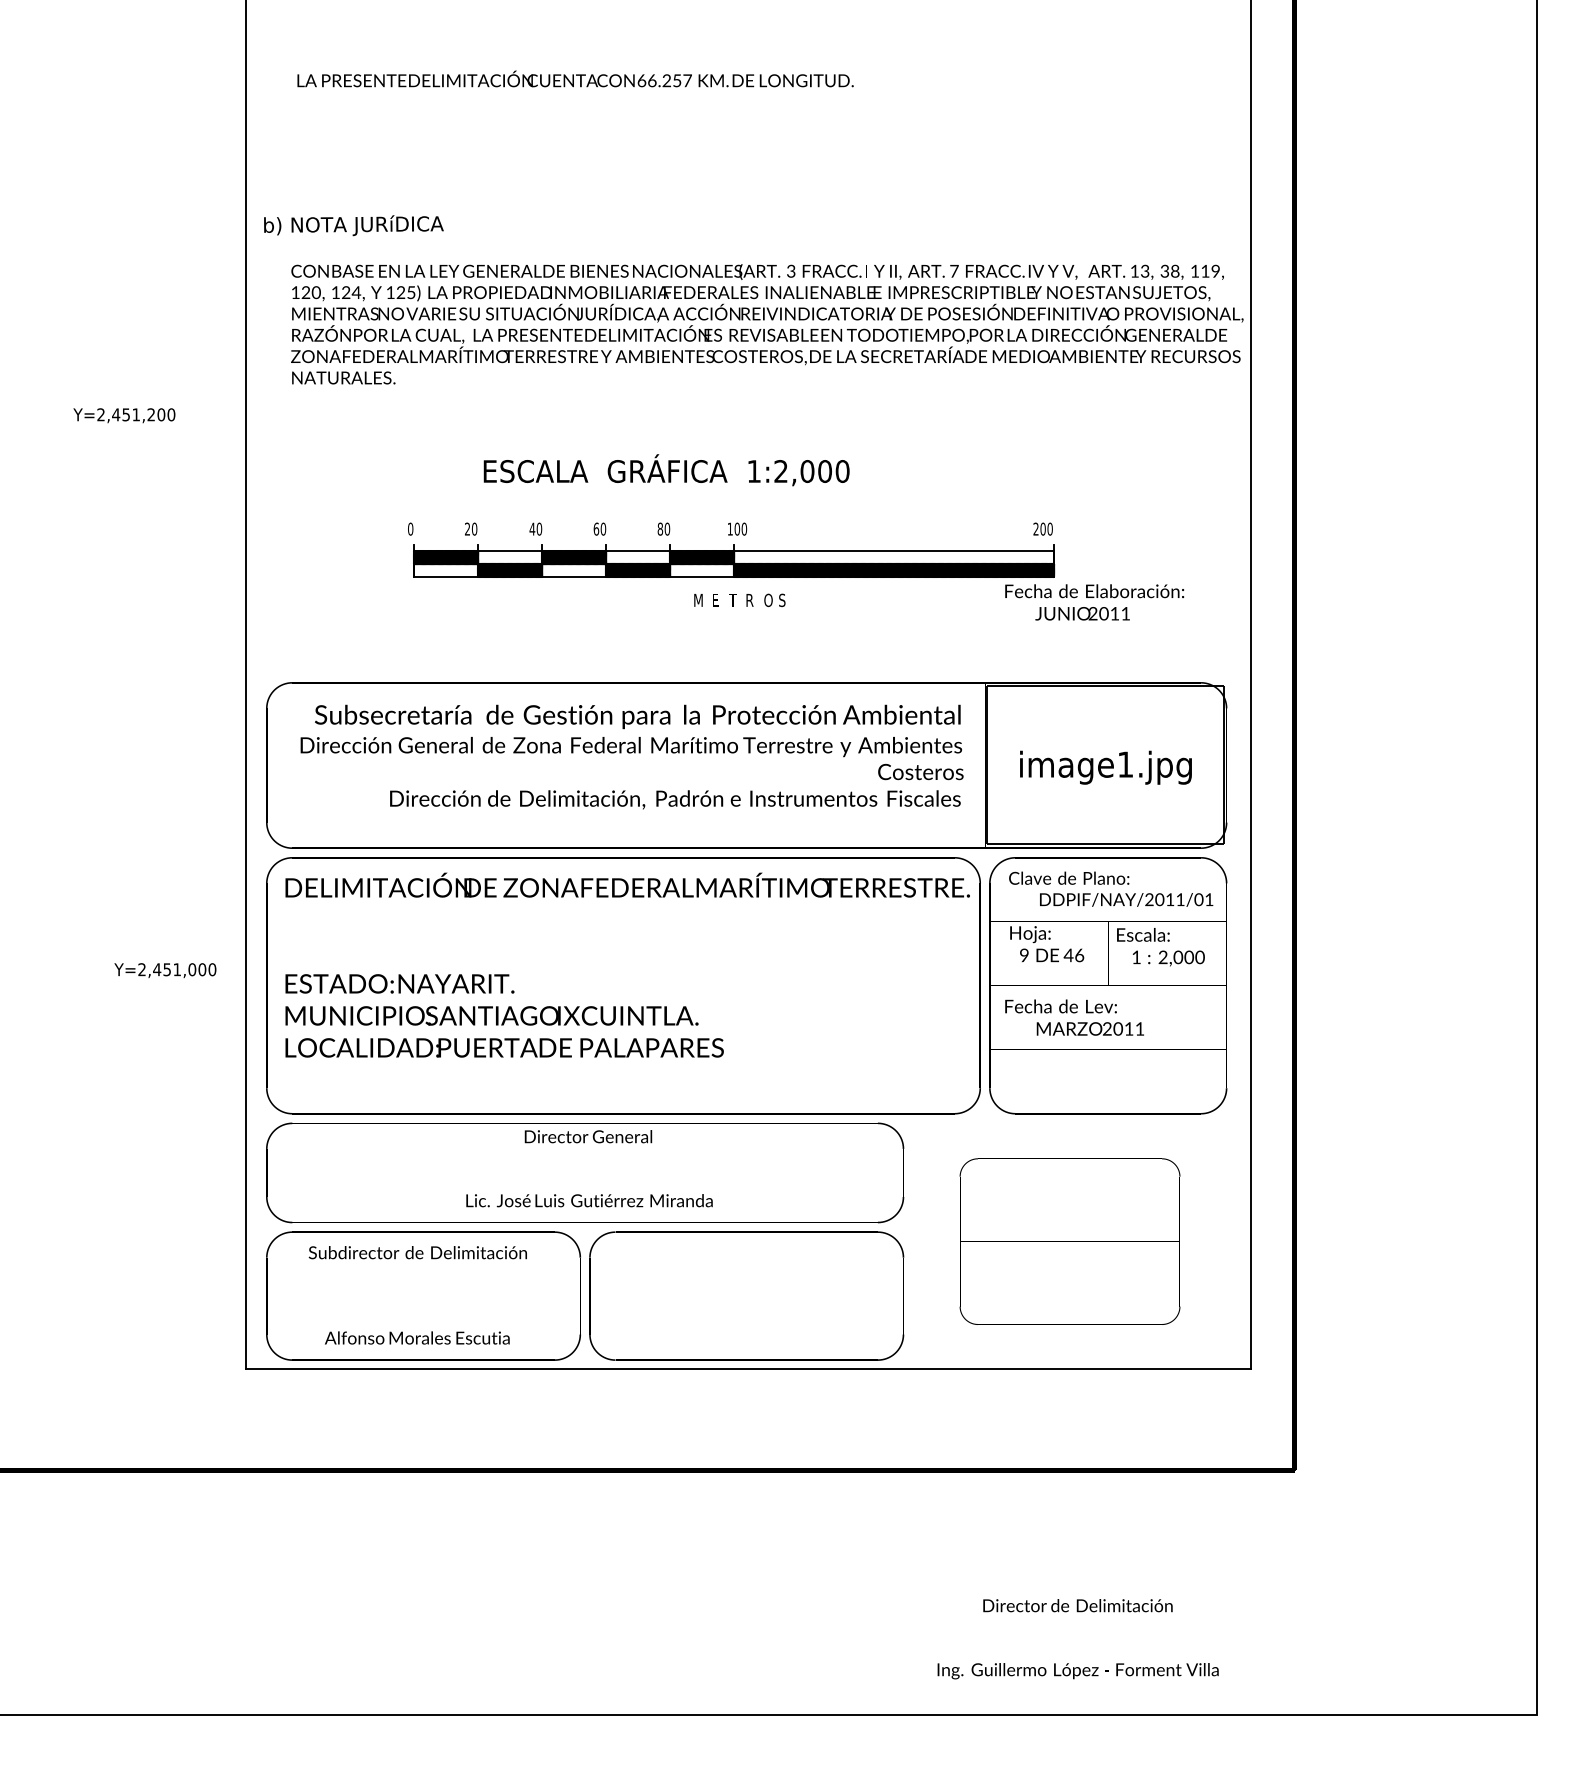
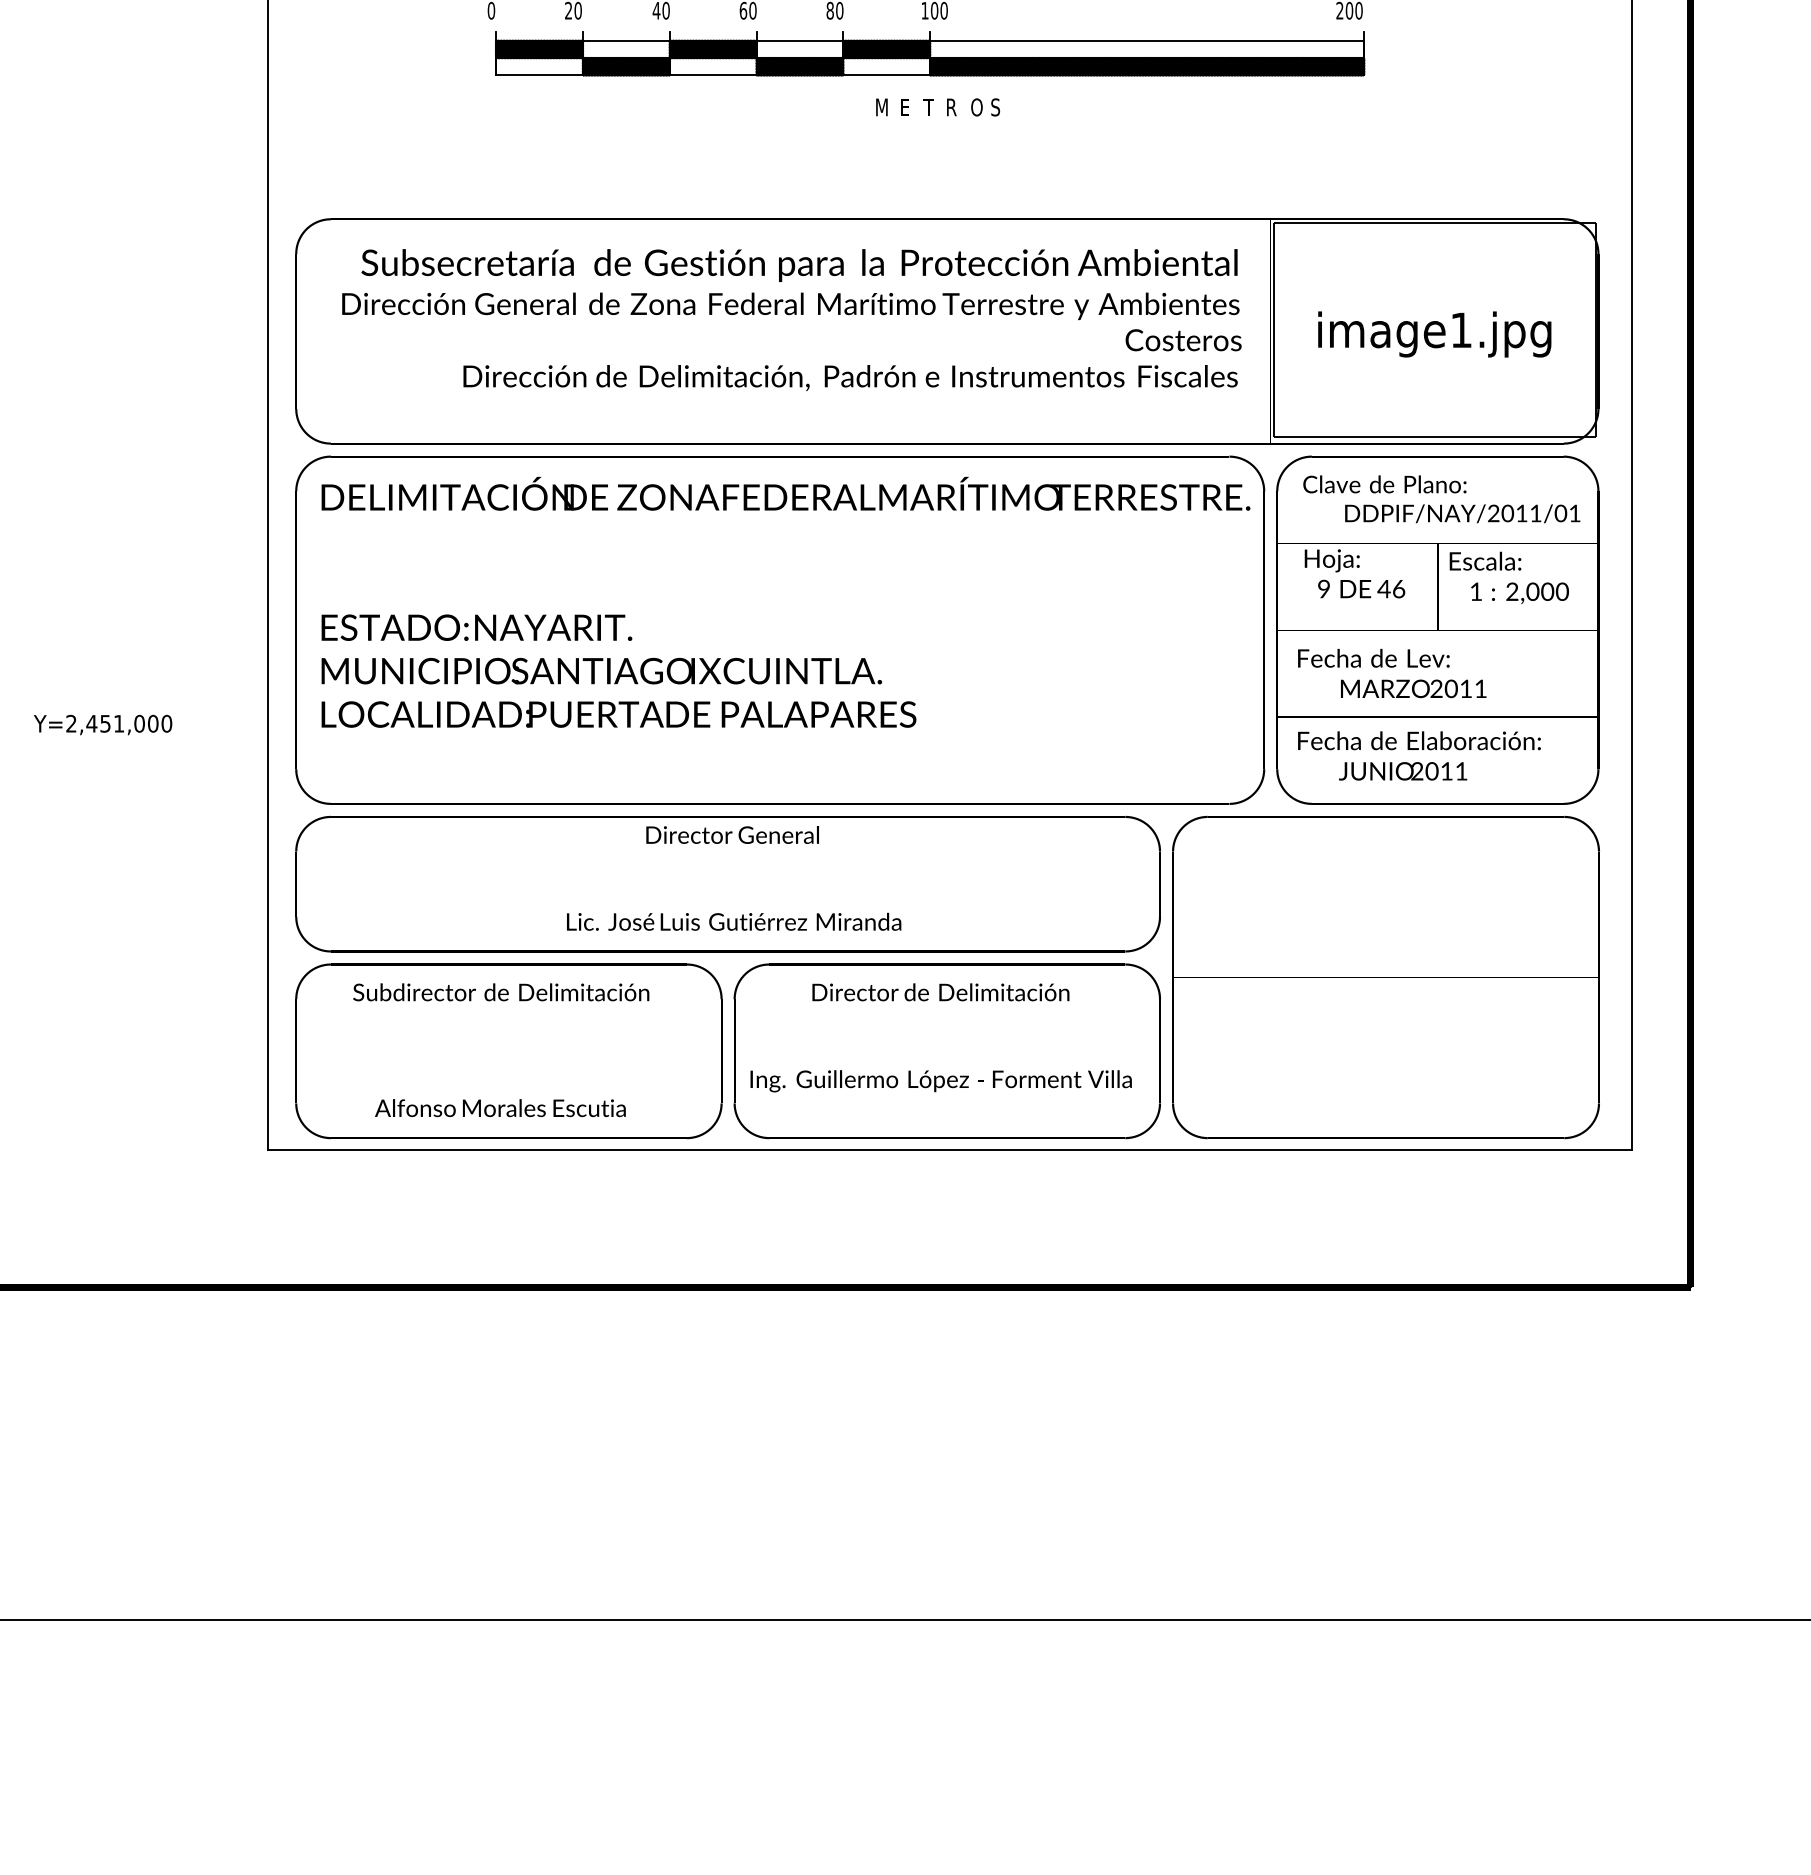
text: (1094, 602) -> (1419, 756), moved
text: (165, 970) -> (103, 724), moved
part: (1069, 1241) -> (1385, 977), size x1.43
text: (1077, 1639) -> (940, 1038), moved

